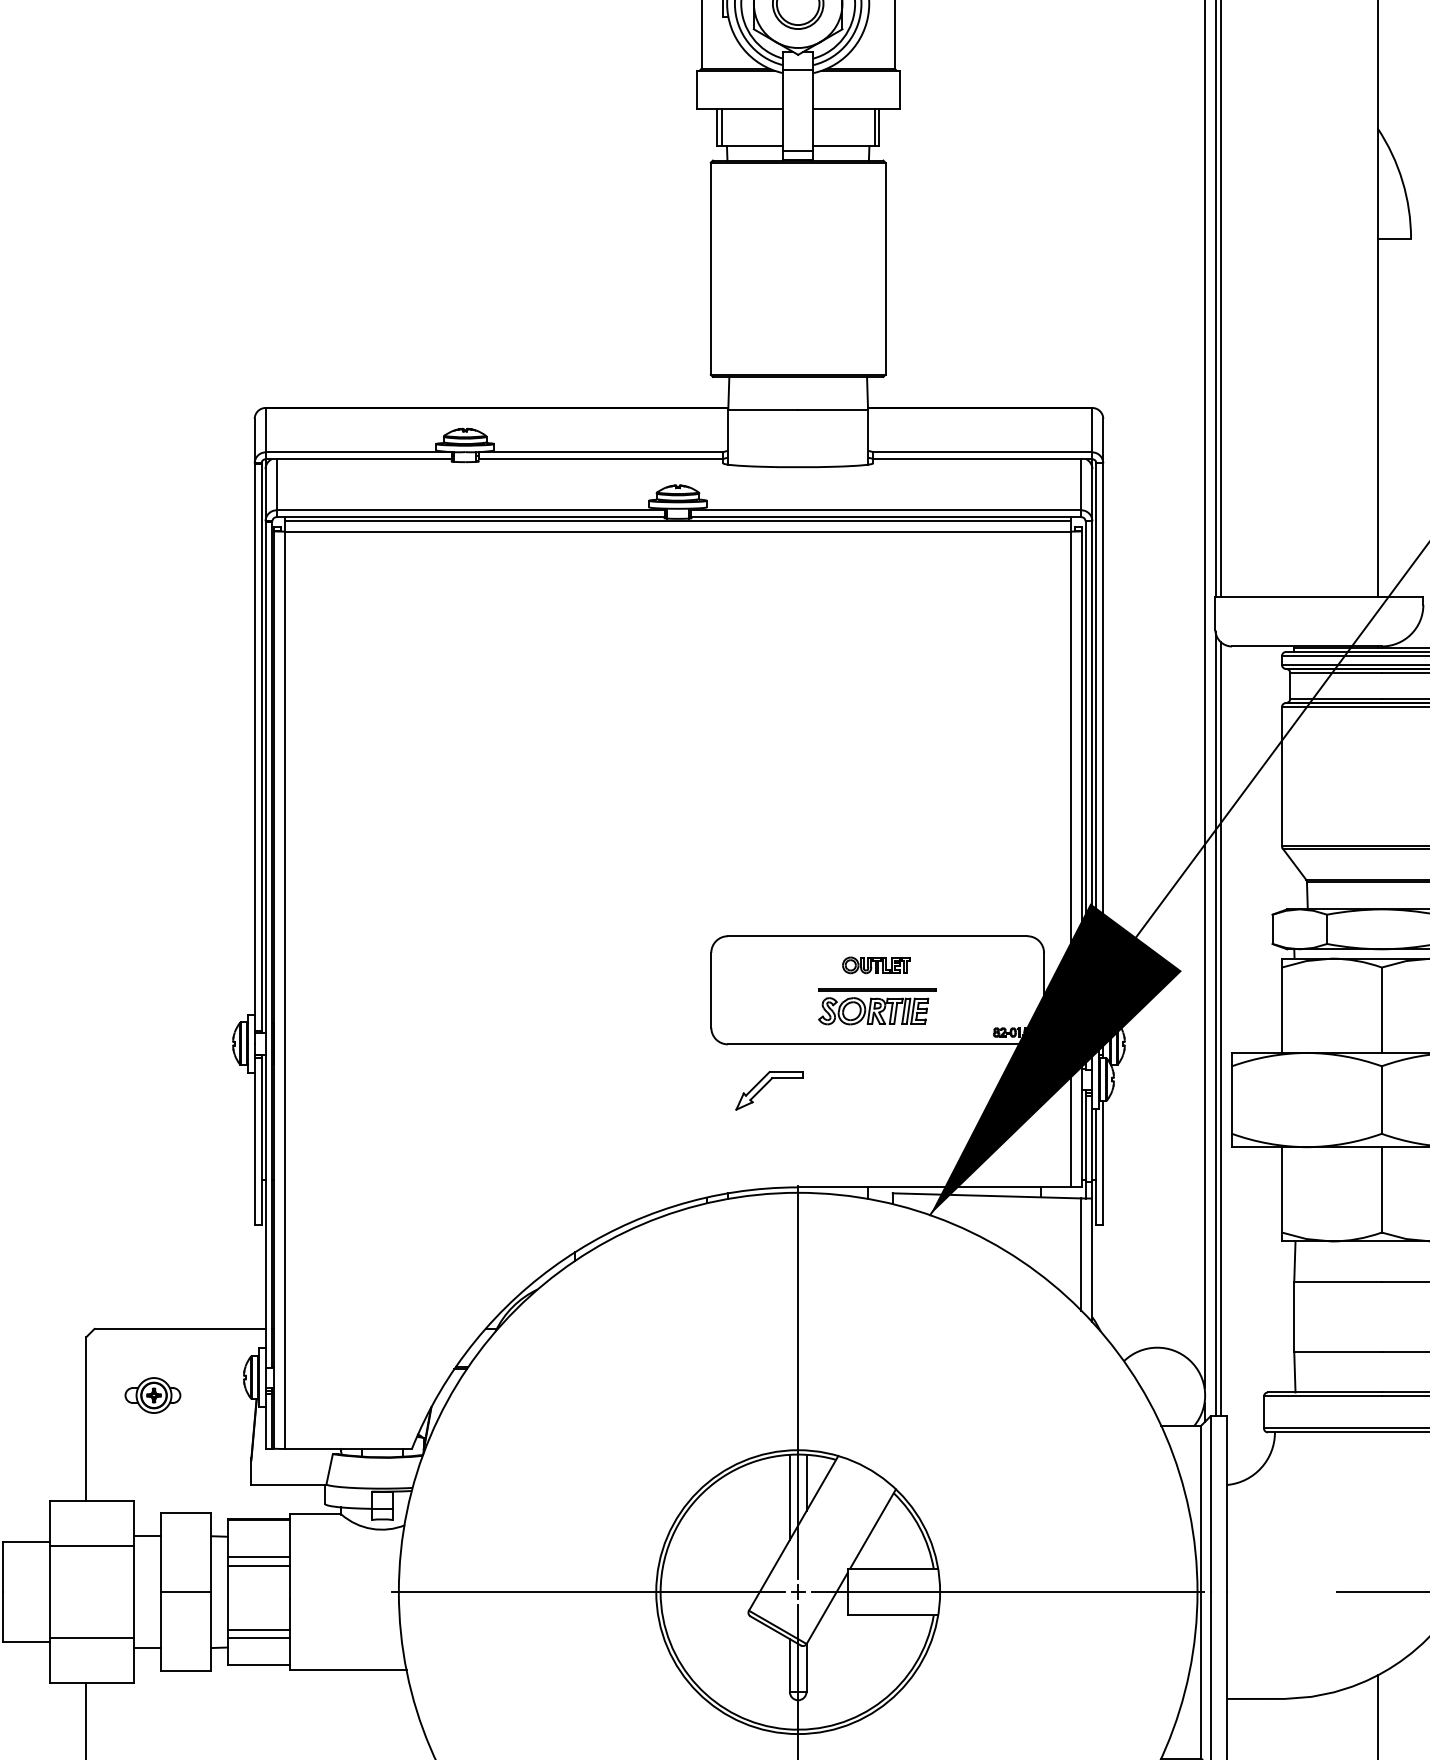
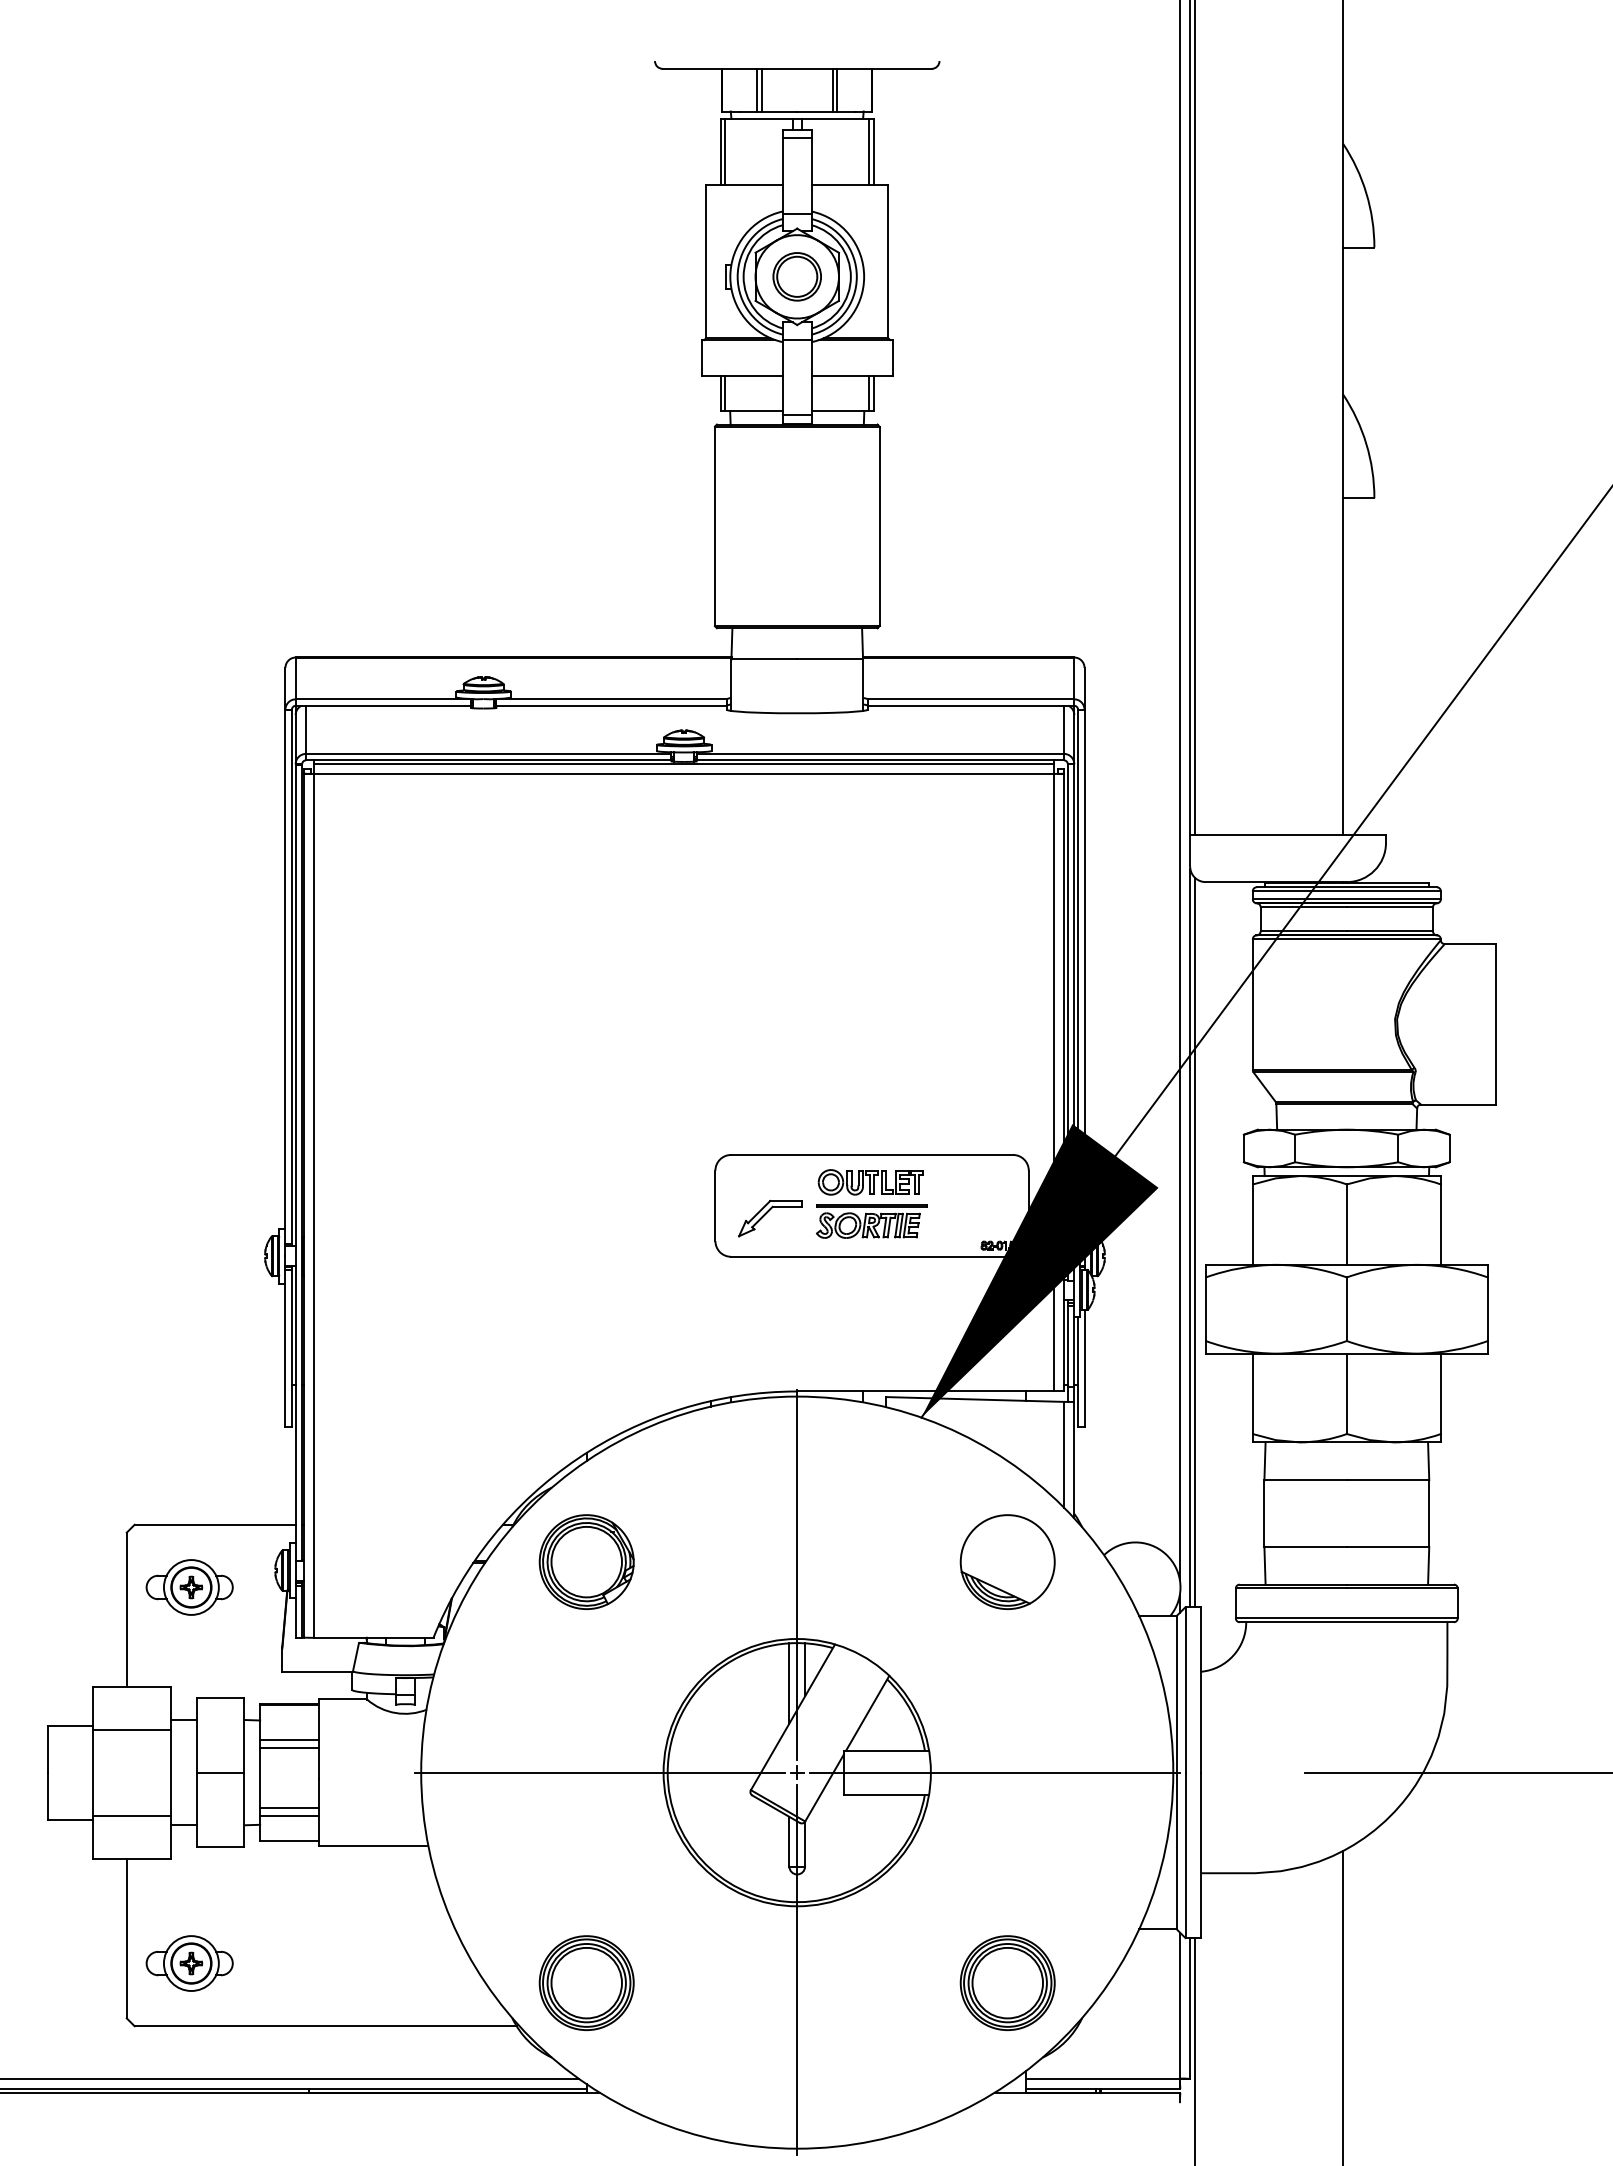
part: (875, 965) -> (870, 1182), size x1.67
part: (769, 1090) -> (770, 1218), moved
part: (574, 1367) -> (586, 1561), added
part: (1021, 1367) -> (1007, 1561), added
part: (152, 1395) -> (189, 1587), size x1.67

